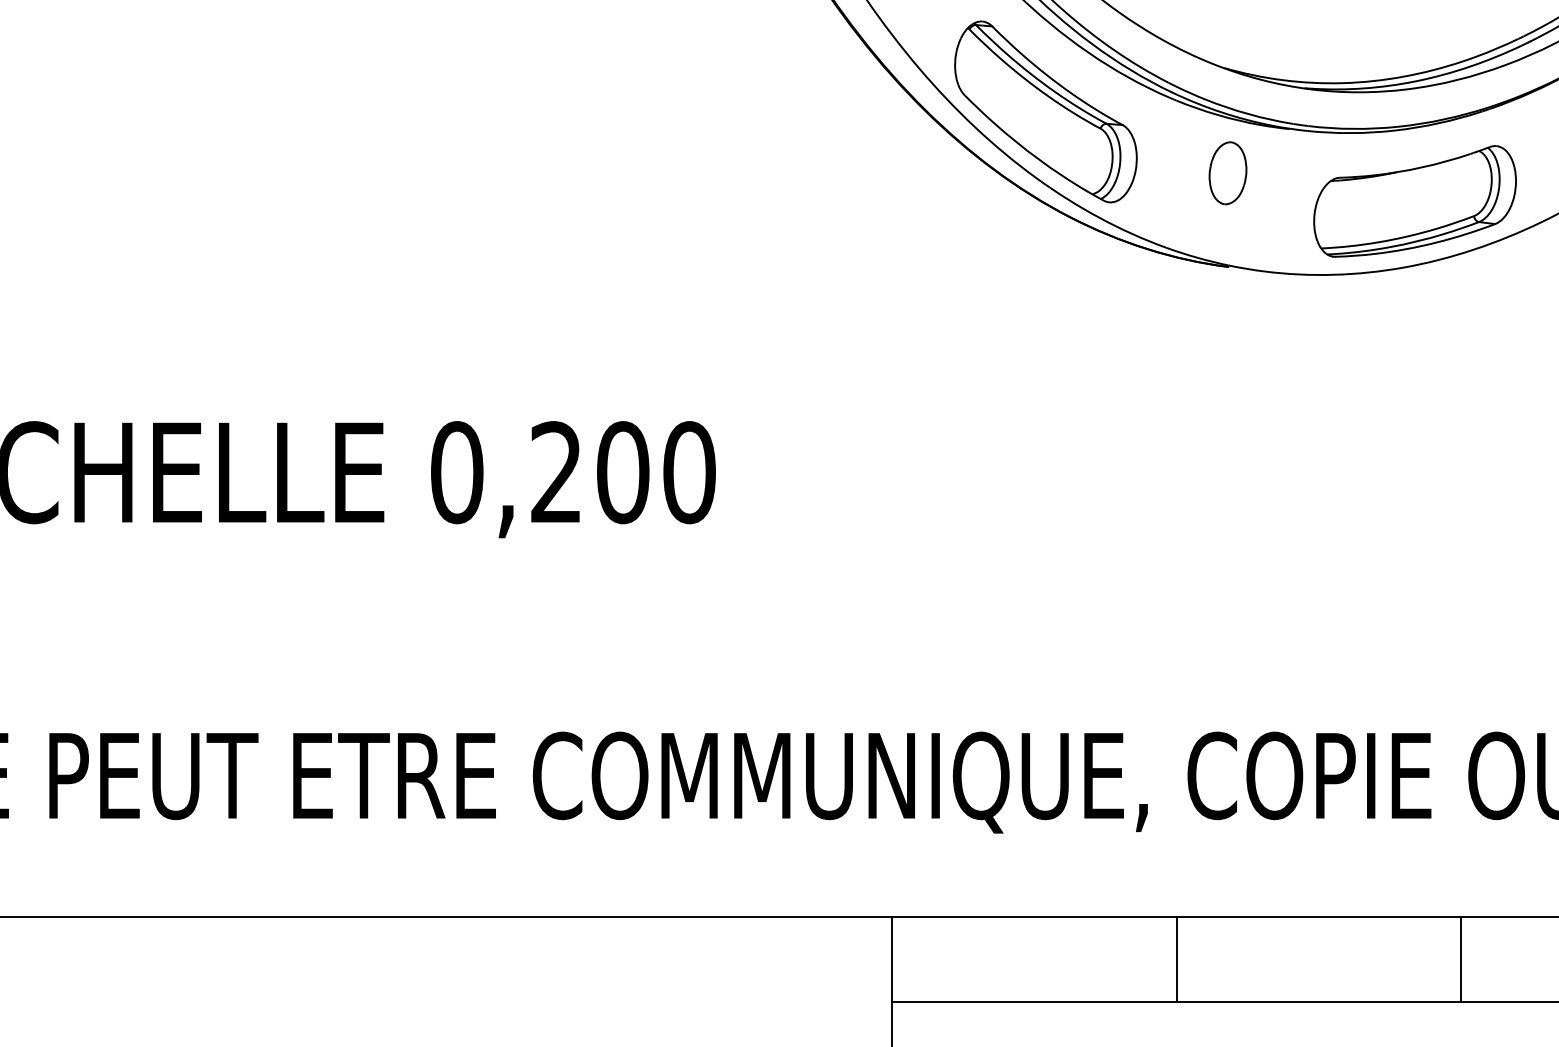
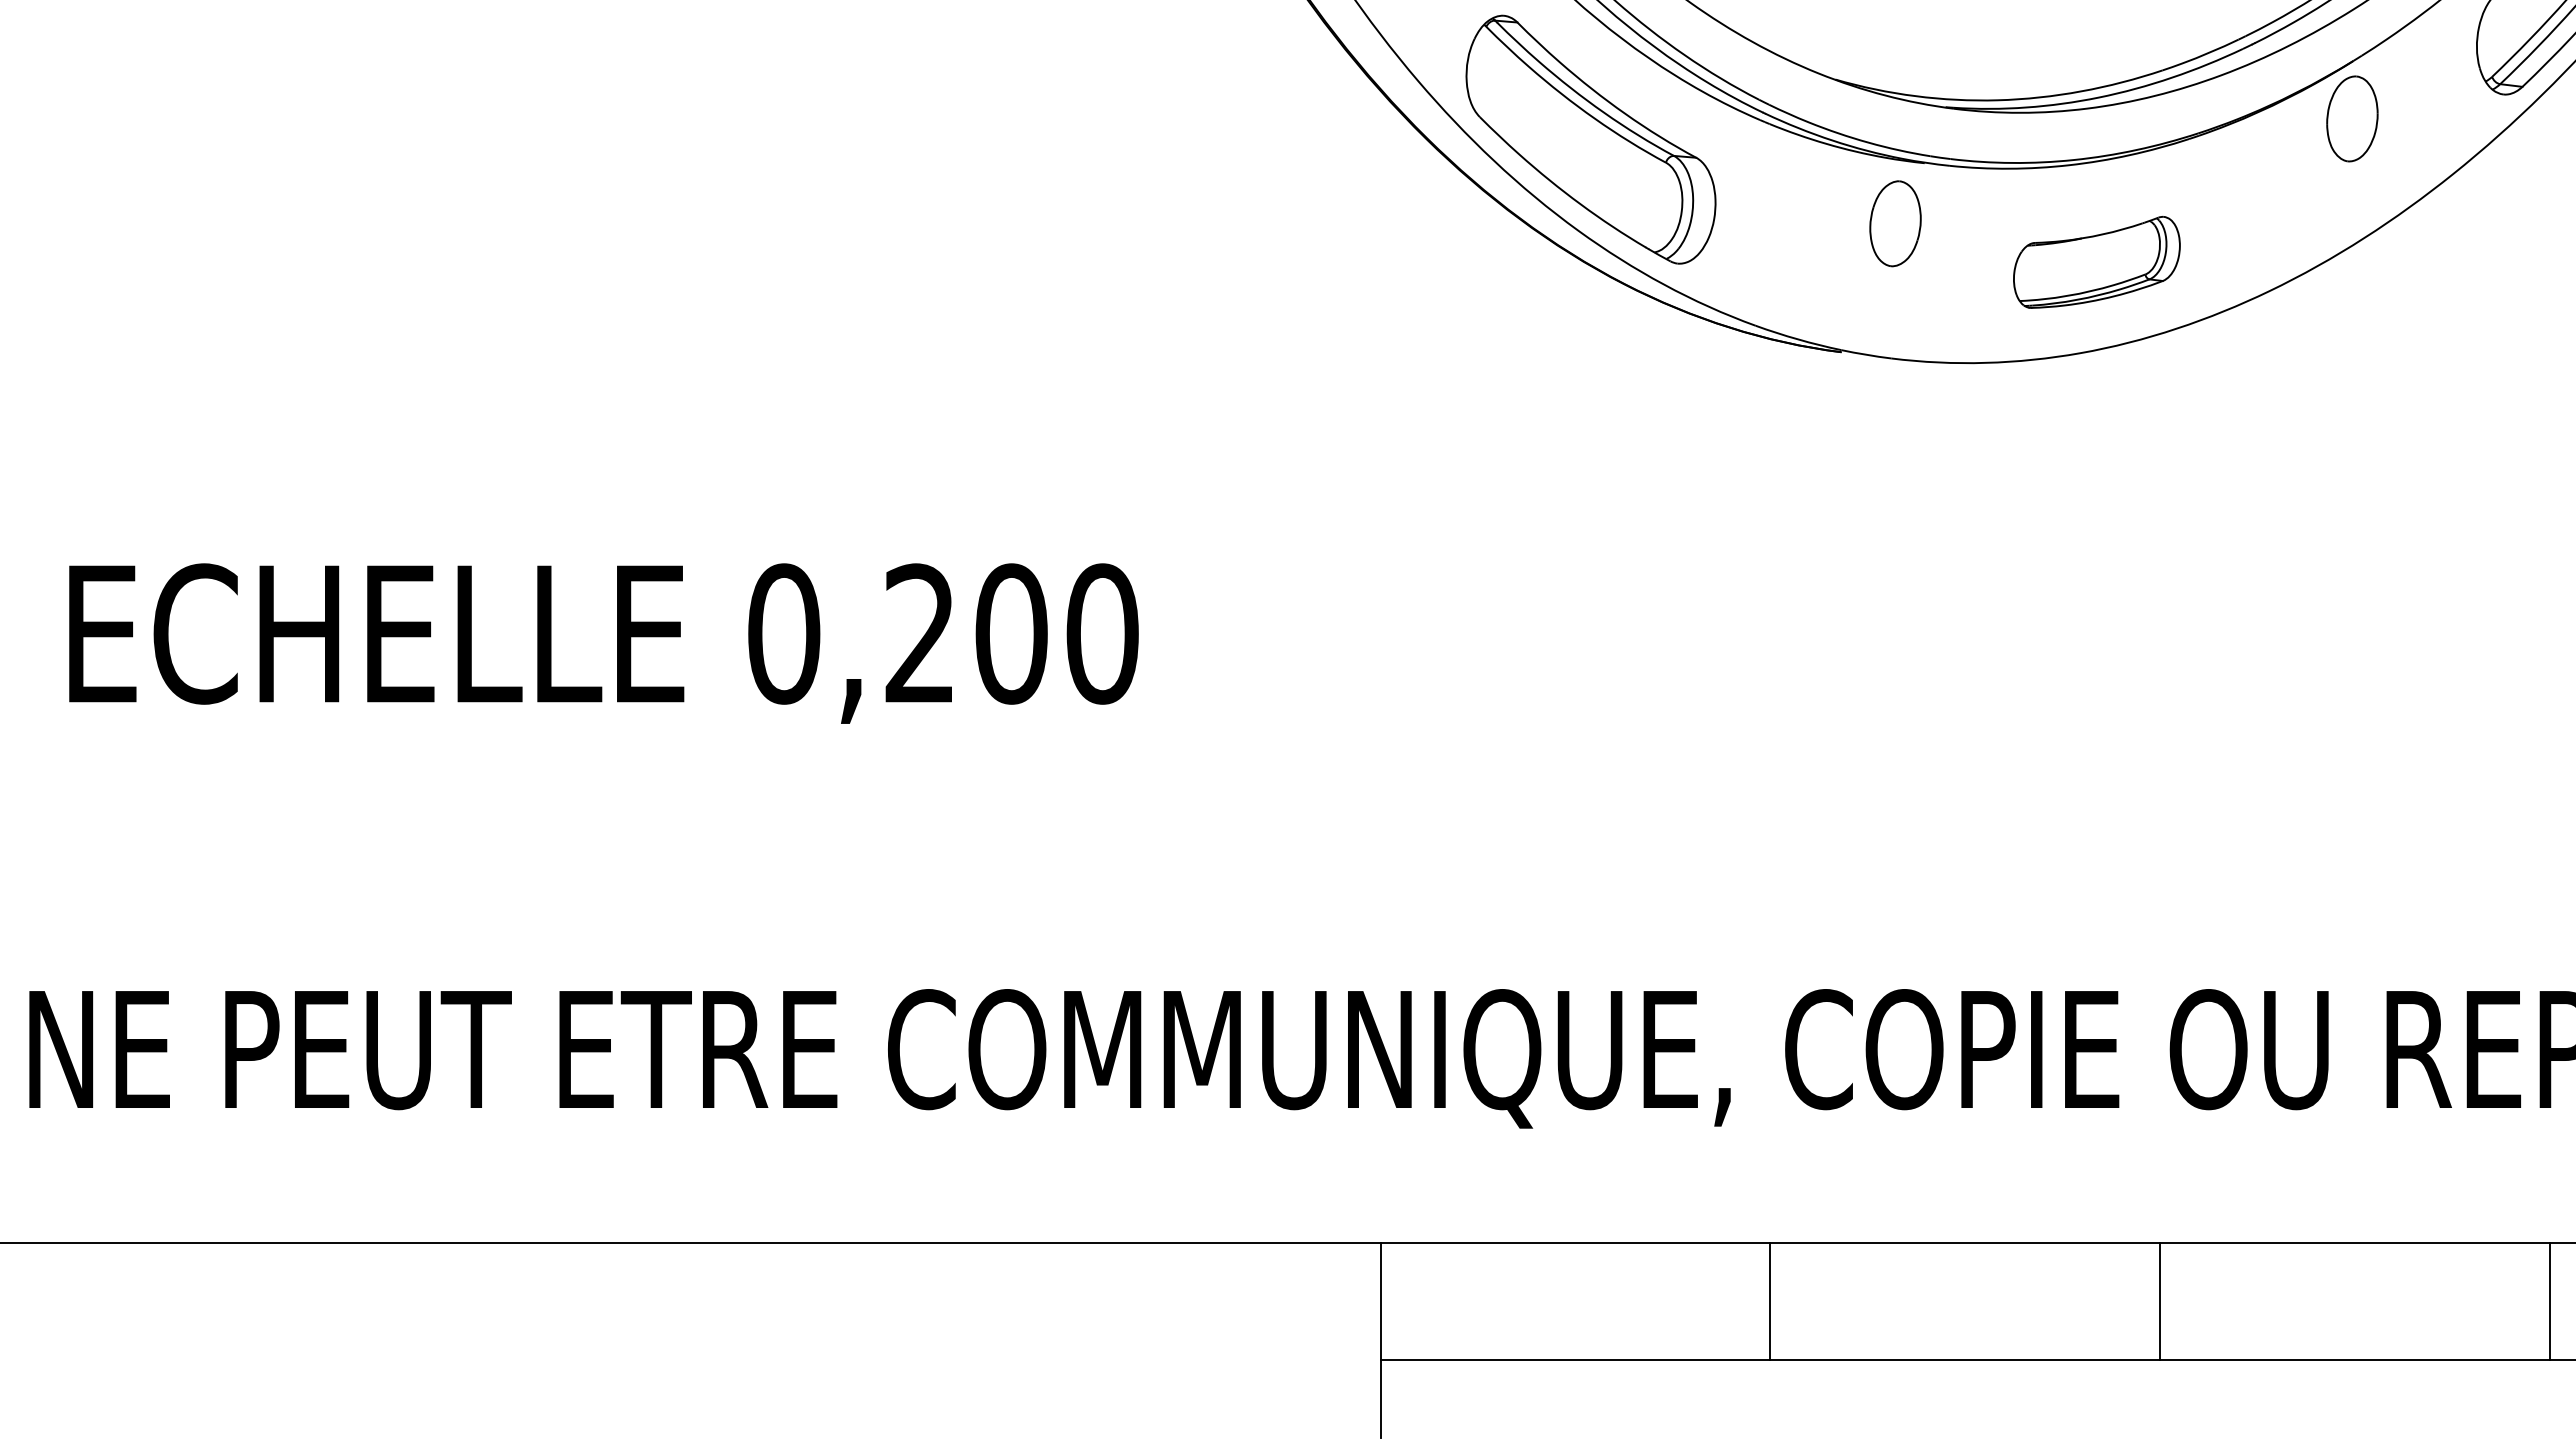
part: (1227, 173) -> (1895, 223), moved
part: (1414, 201) -> (2096, 262), size x0.6

